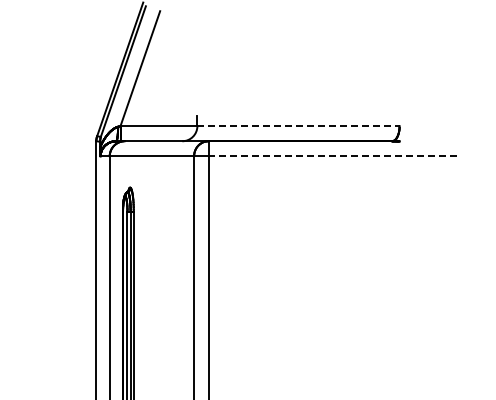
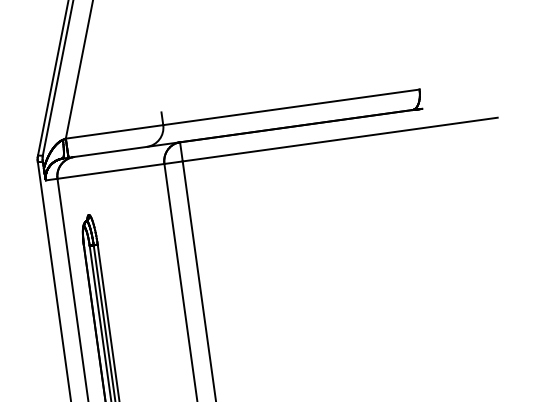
line: (299, 126) -> (292, 107), dashed -> solid
line: (332, 156) -> (339, 139), dashed -> solid

